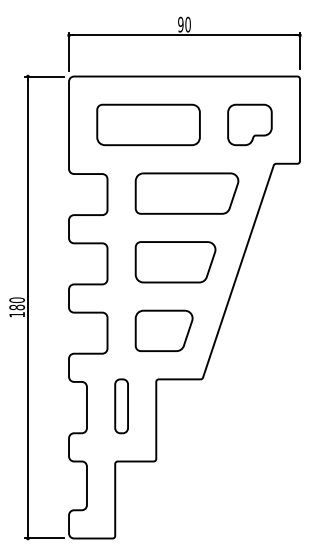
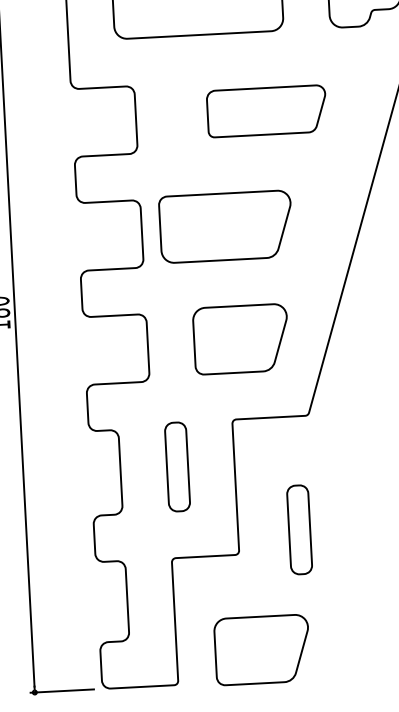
part: (186, 193) -> (265, 111), size x0.7
part: (175, 262) -> (225, 227), moved
part: (193, 448) -> (299, 530), added
part: (166, 519) -> (261, 649), added

